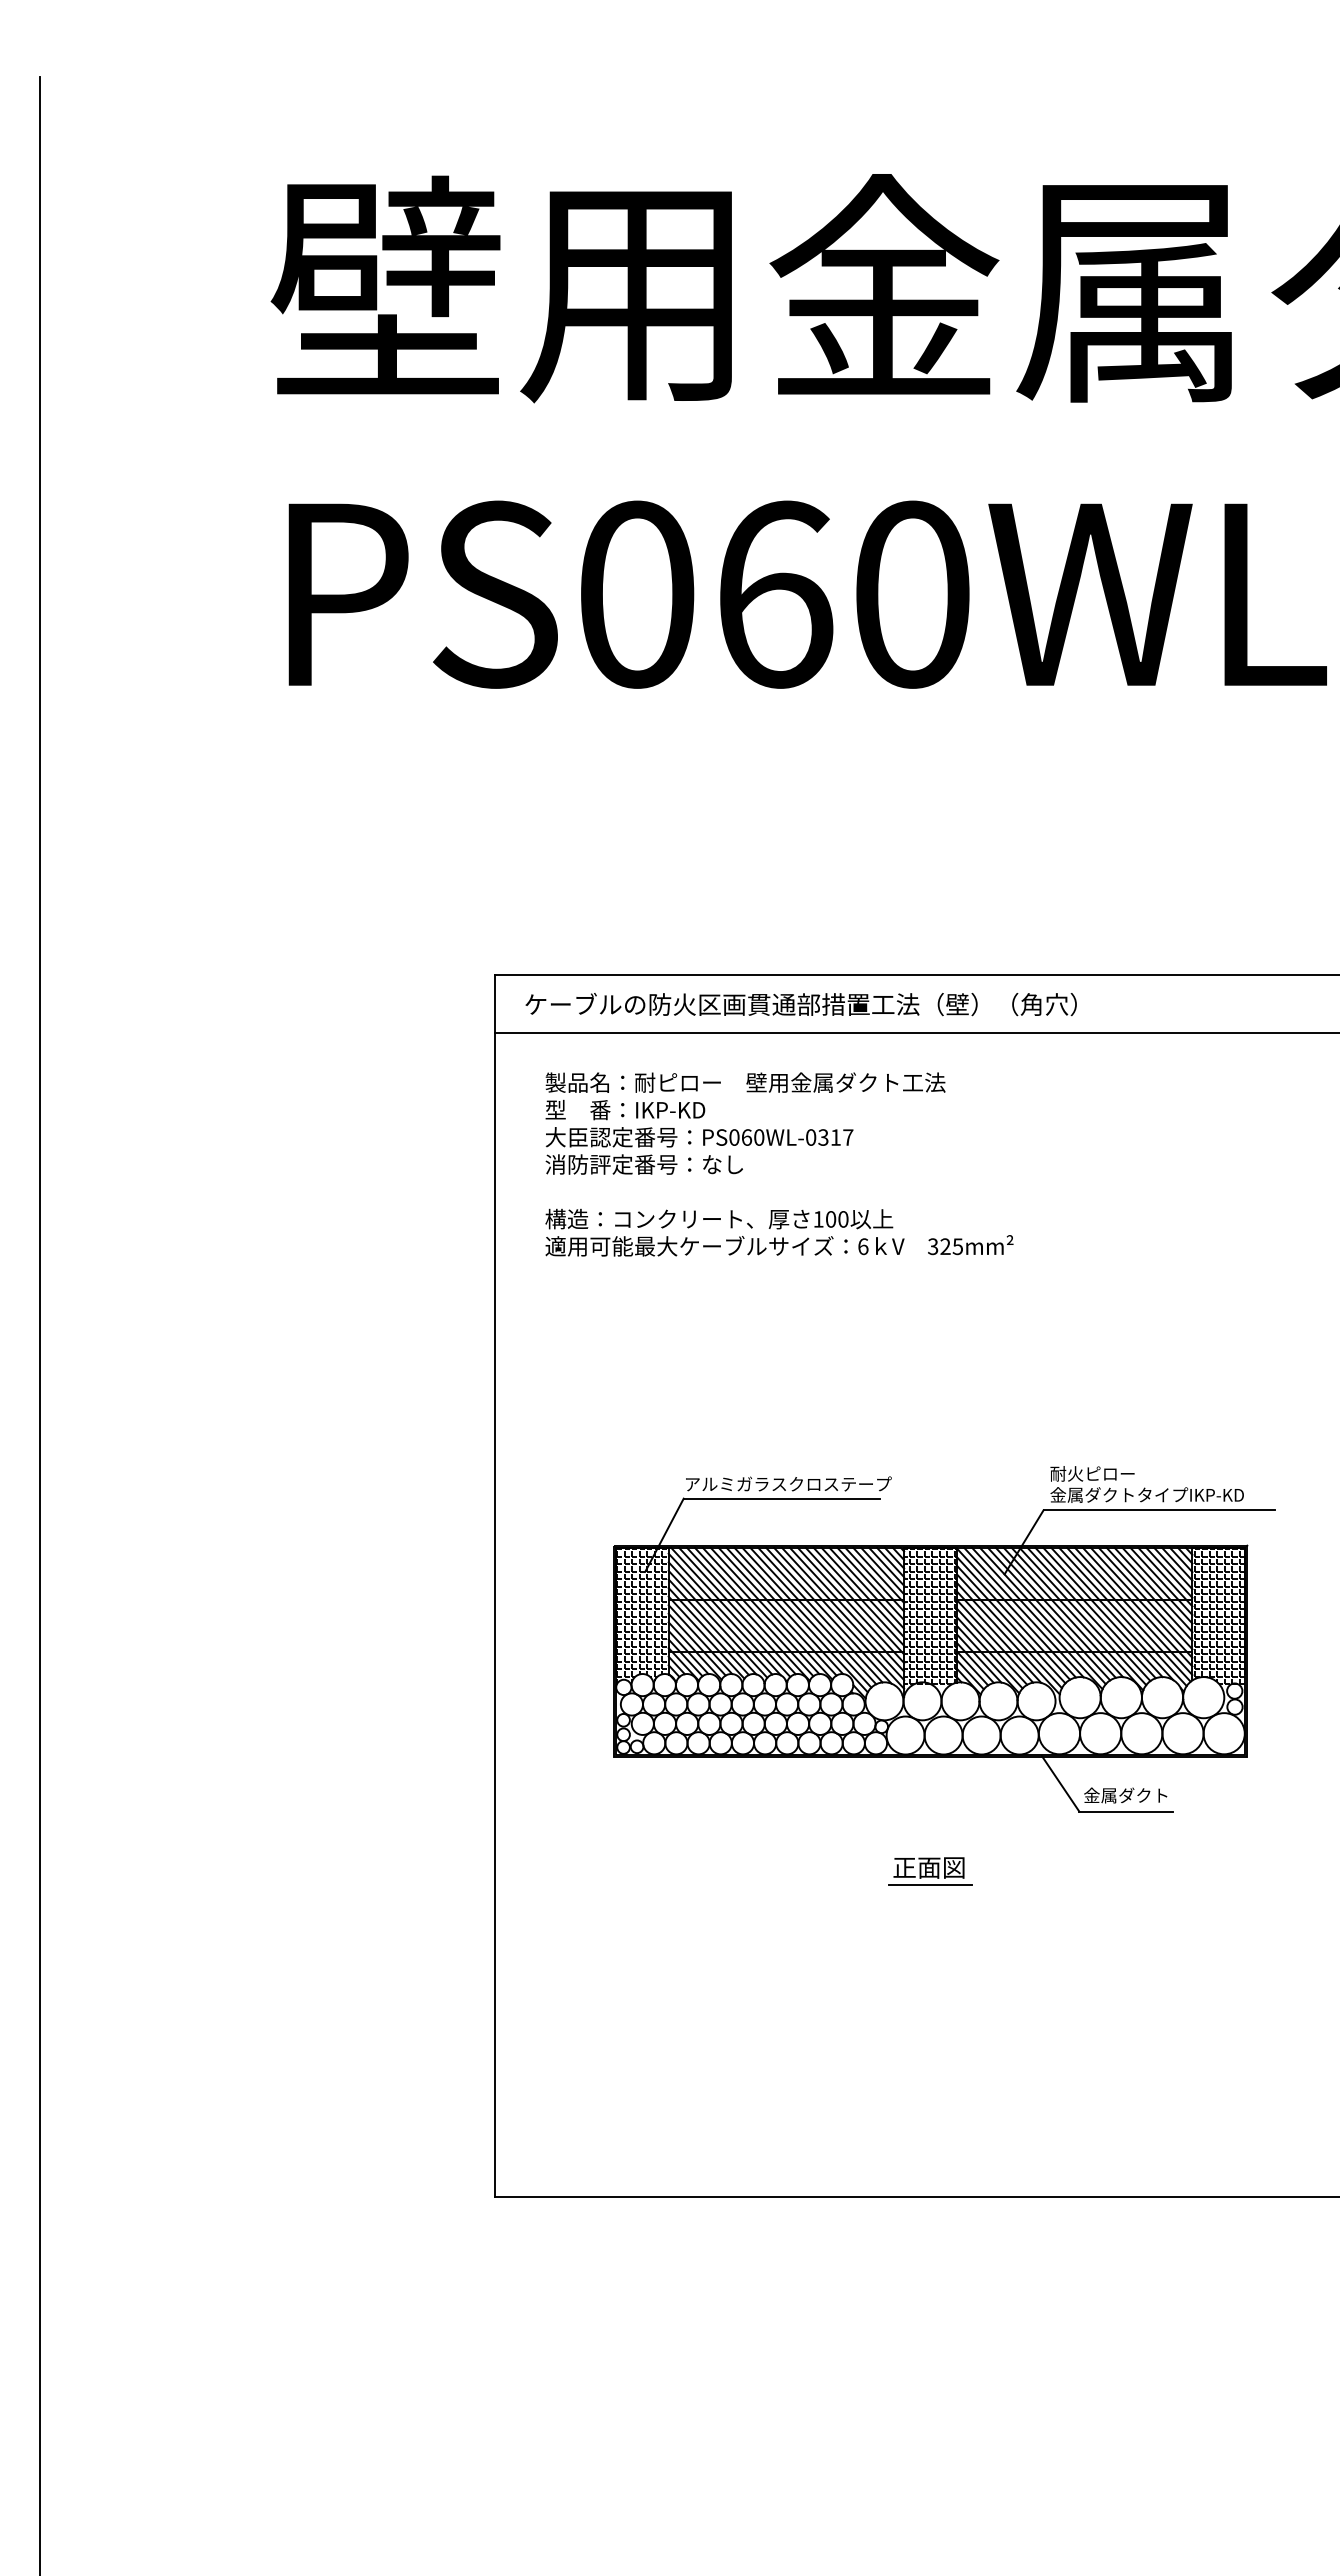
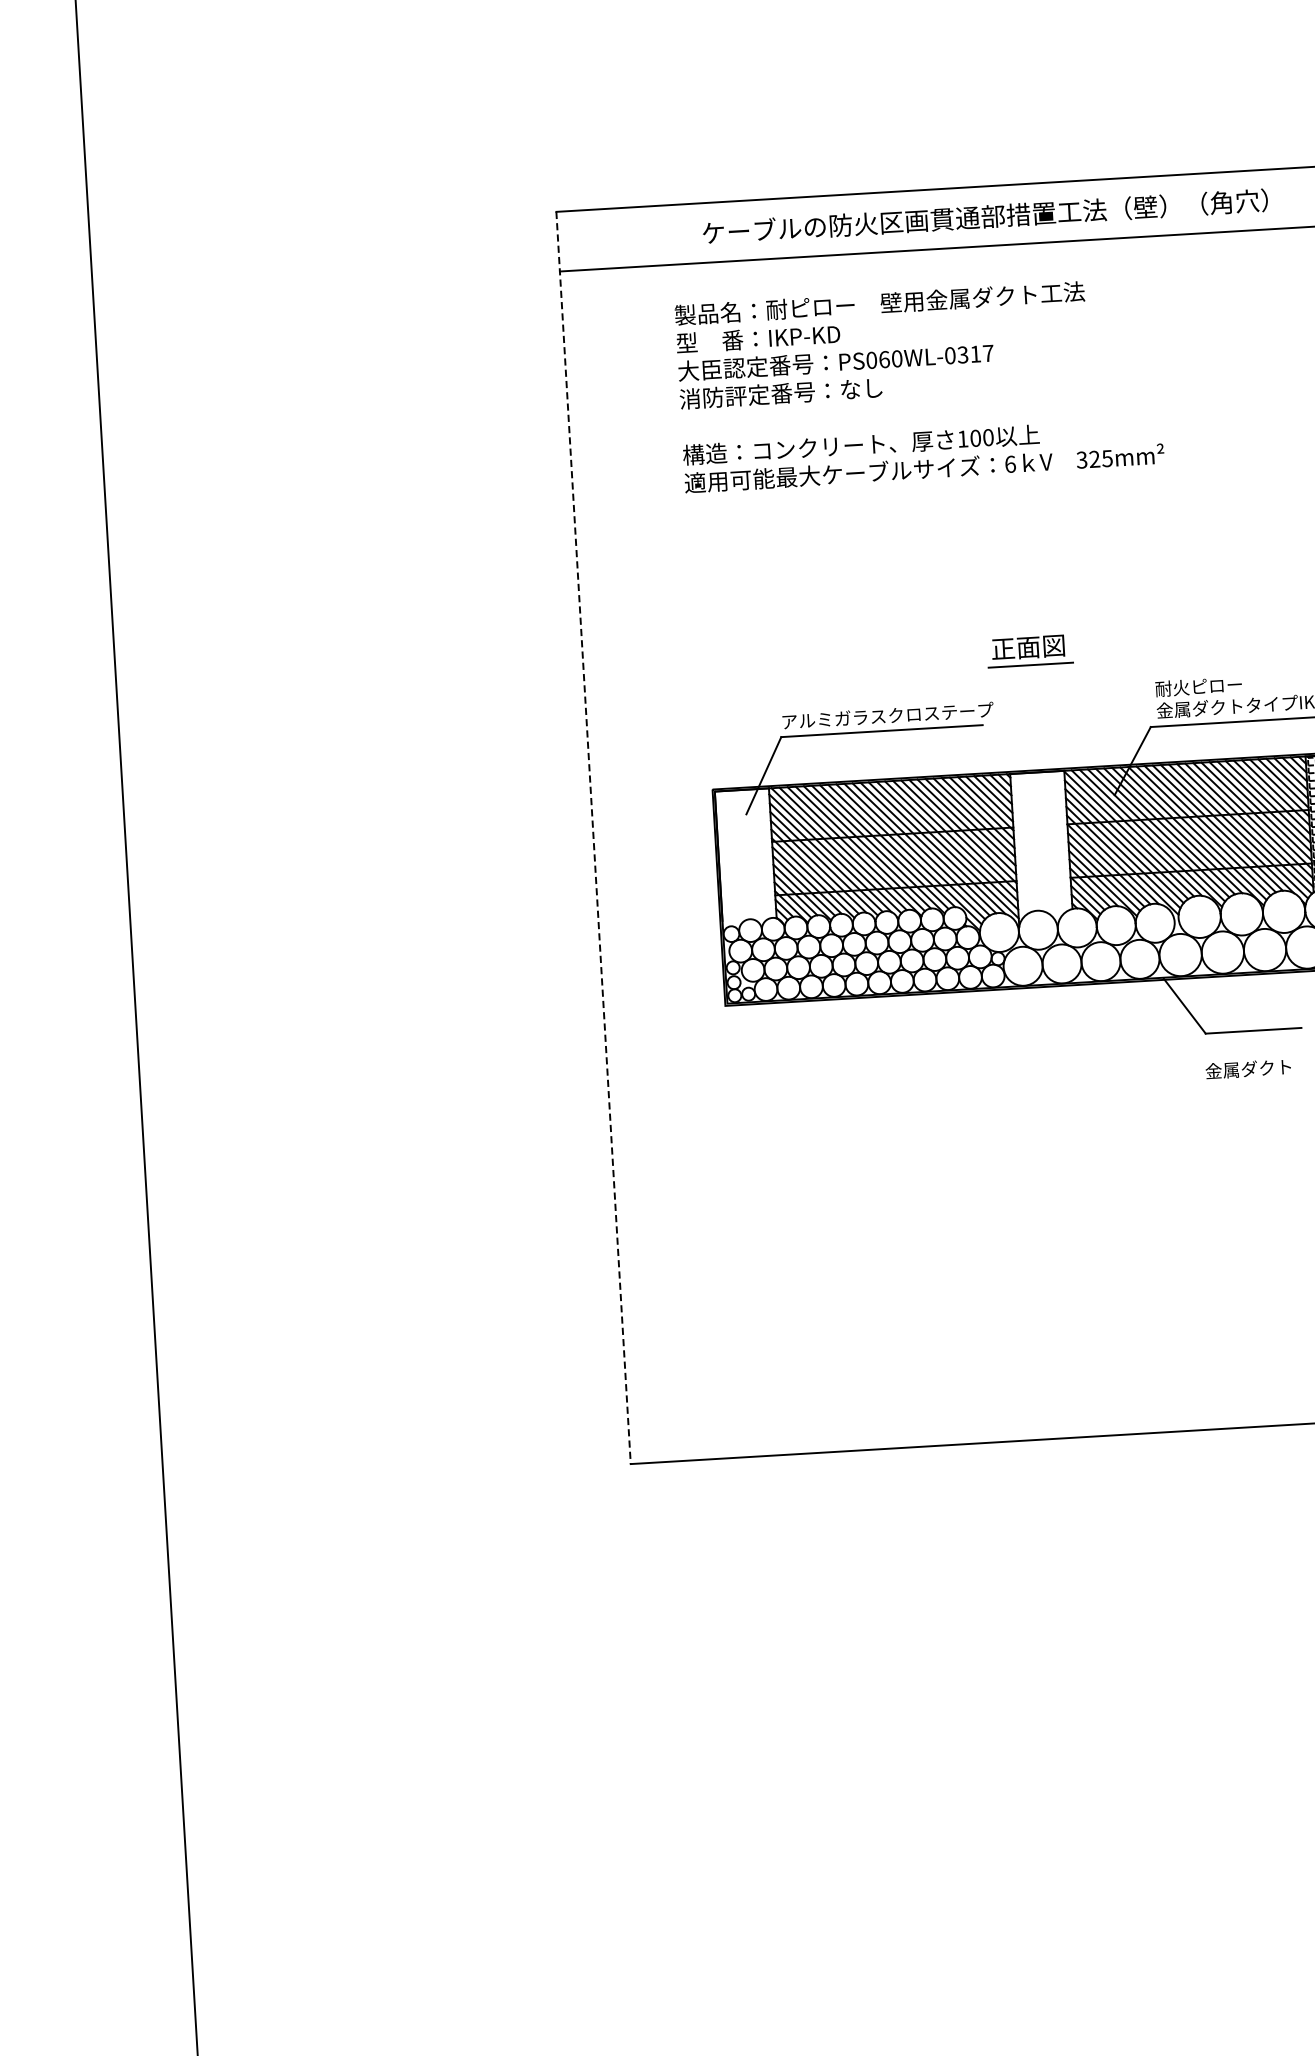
text: (800, 1004) -> (984, 216), moved
text: (779, 1164) -> (919, 385), moved
line: (495, 1586) -> (593, 838), solid -> dashed
hatch: (642, 1615) -> (746, 859), removed
hatch: (930, 1615) -> (1041, 841), removed
text: (1125, 1795) -> (1248, 1069), moved
part: (930, 1871) -> (1029, 651), moved

